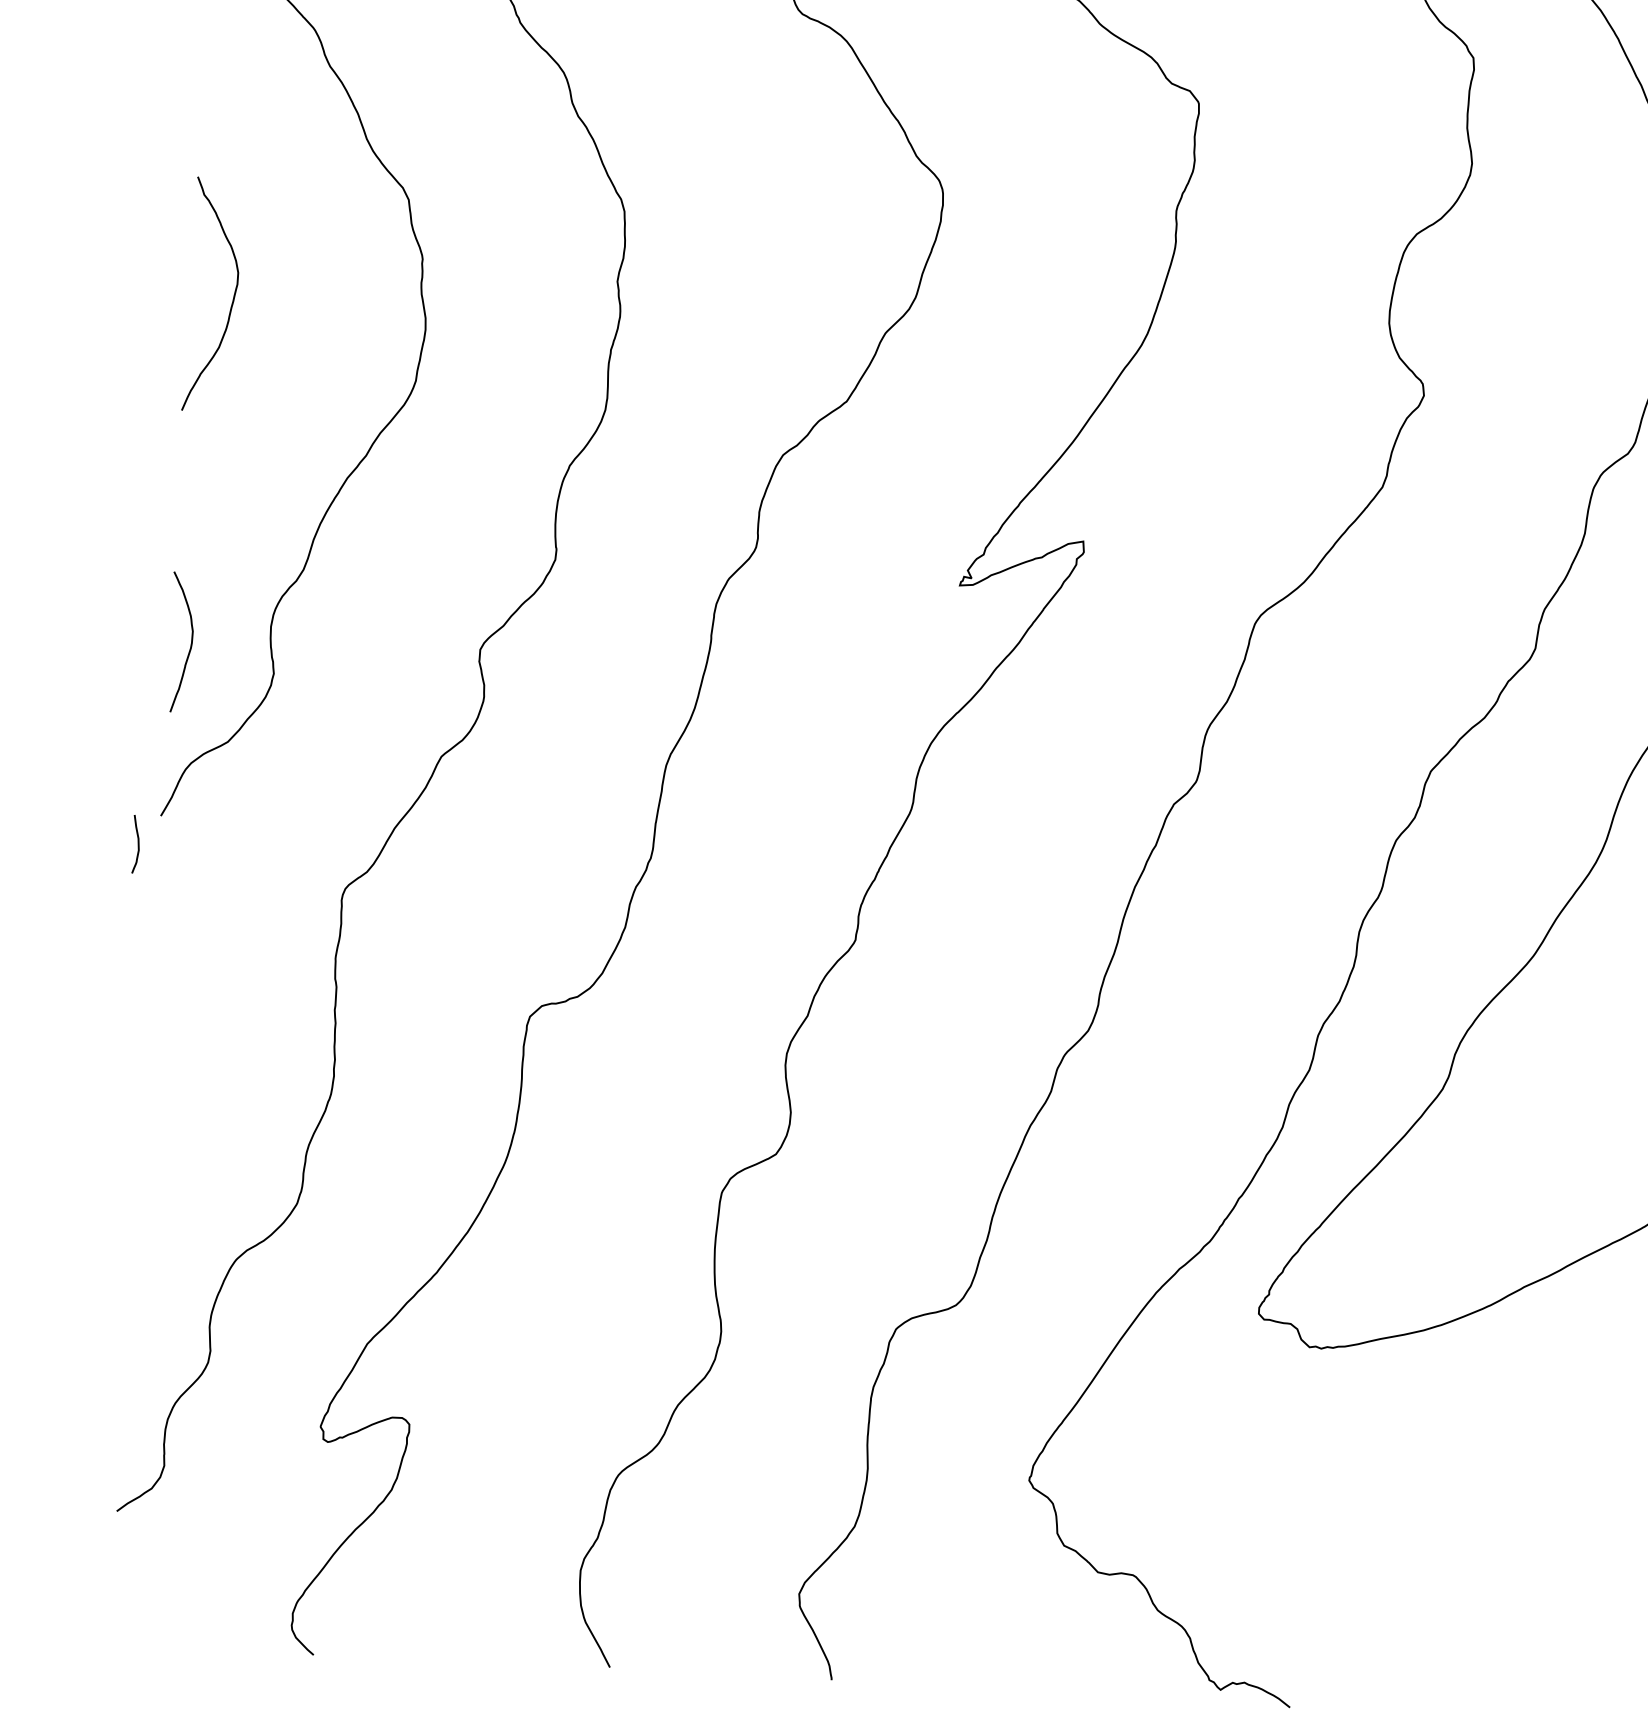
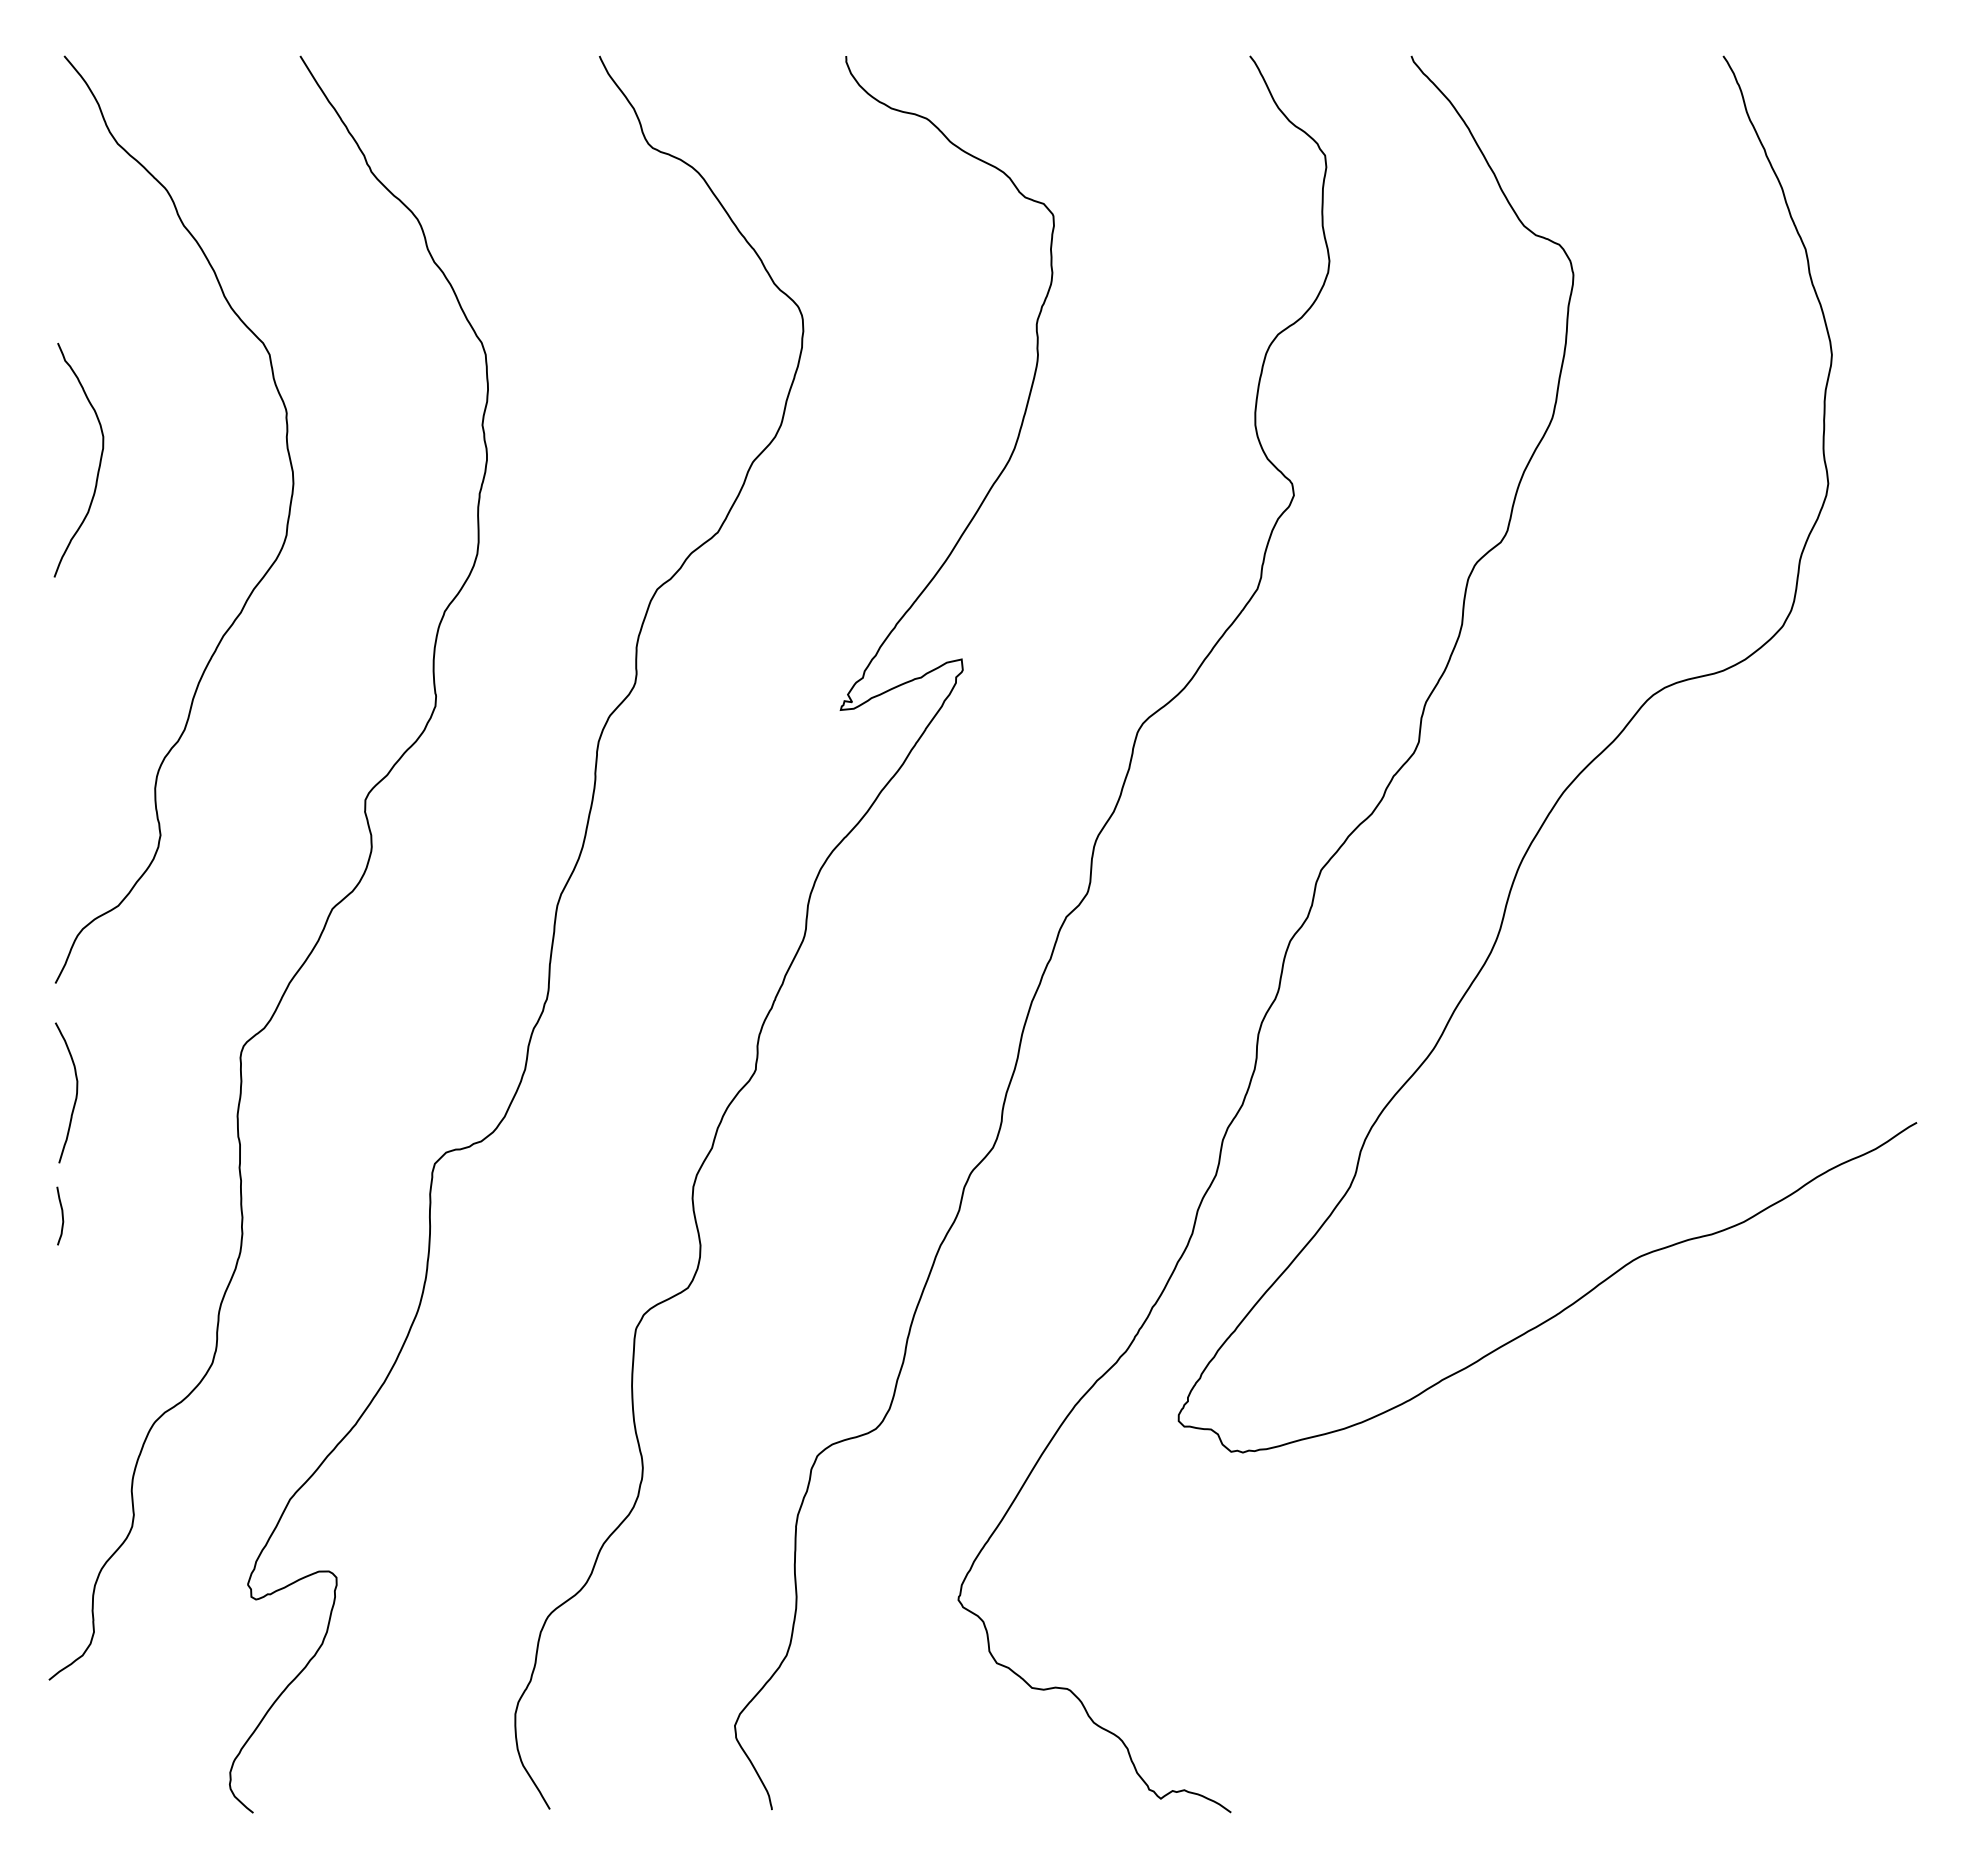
curve: (190, 645) -> (75, 1095), moved
curve: (137, 843) -> (61, 1215), moved

